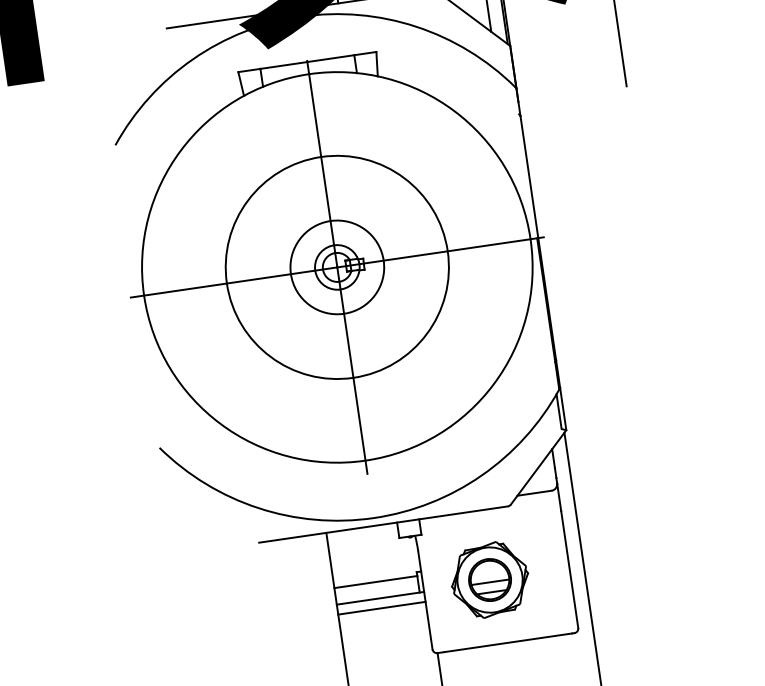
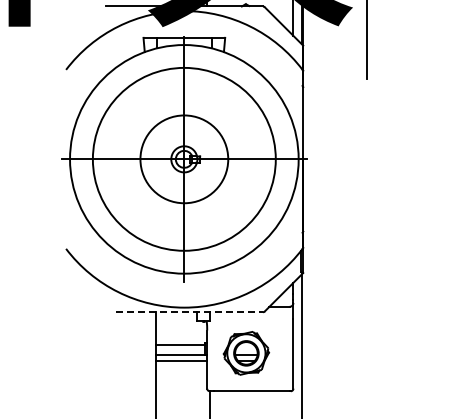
circle: (335, 266) -> (183, 158), size x1.6
circle: (337, 267) -> (184, 159), size x1.4
line: (383, 524) -> (189, 312), solid -> dashed

